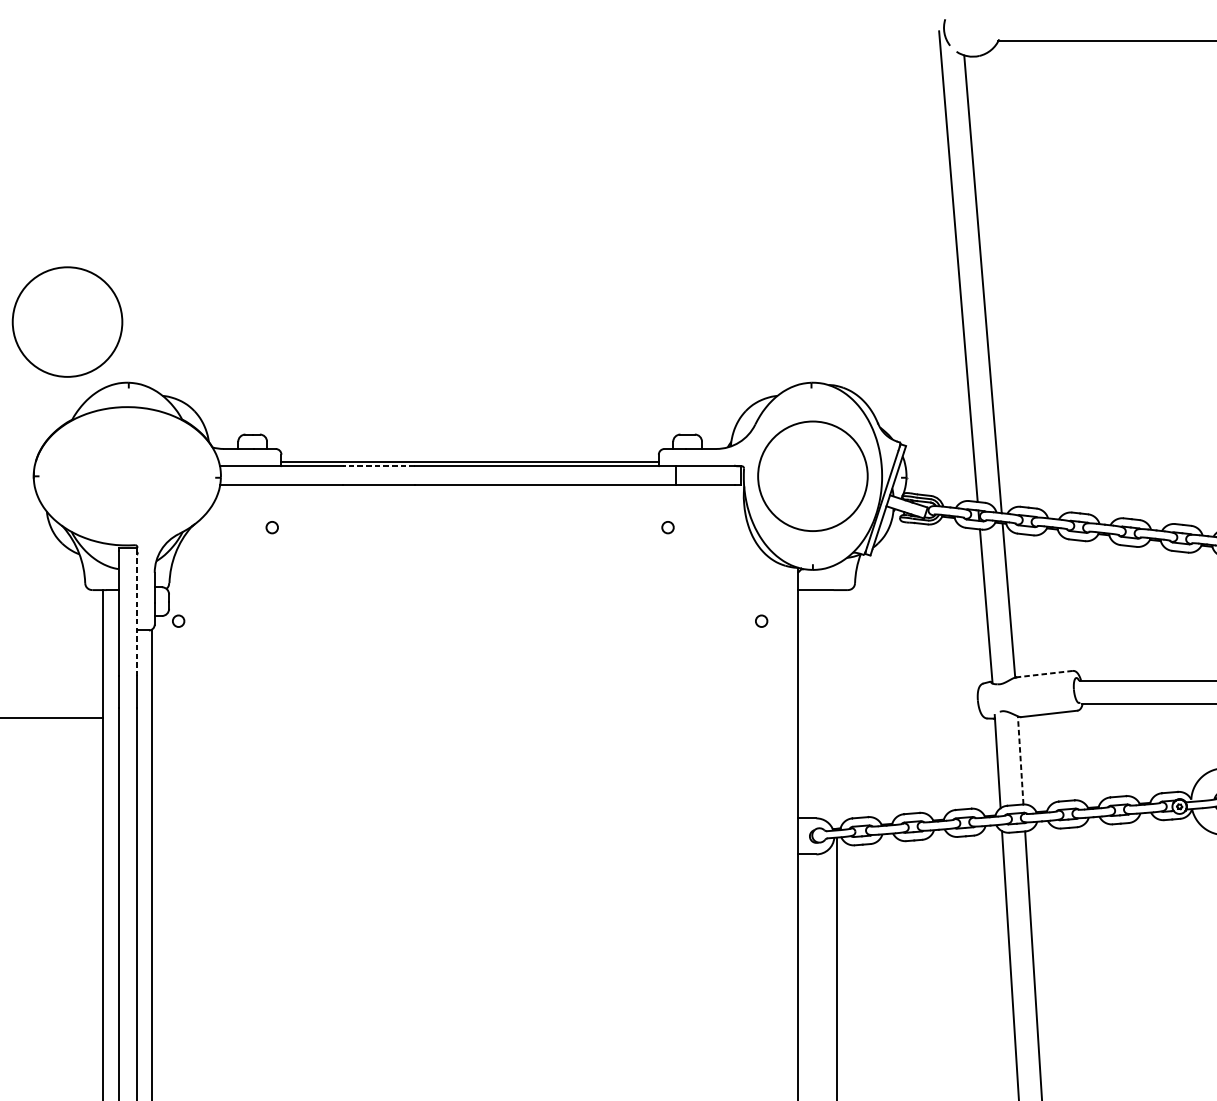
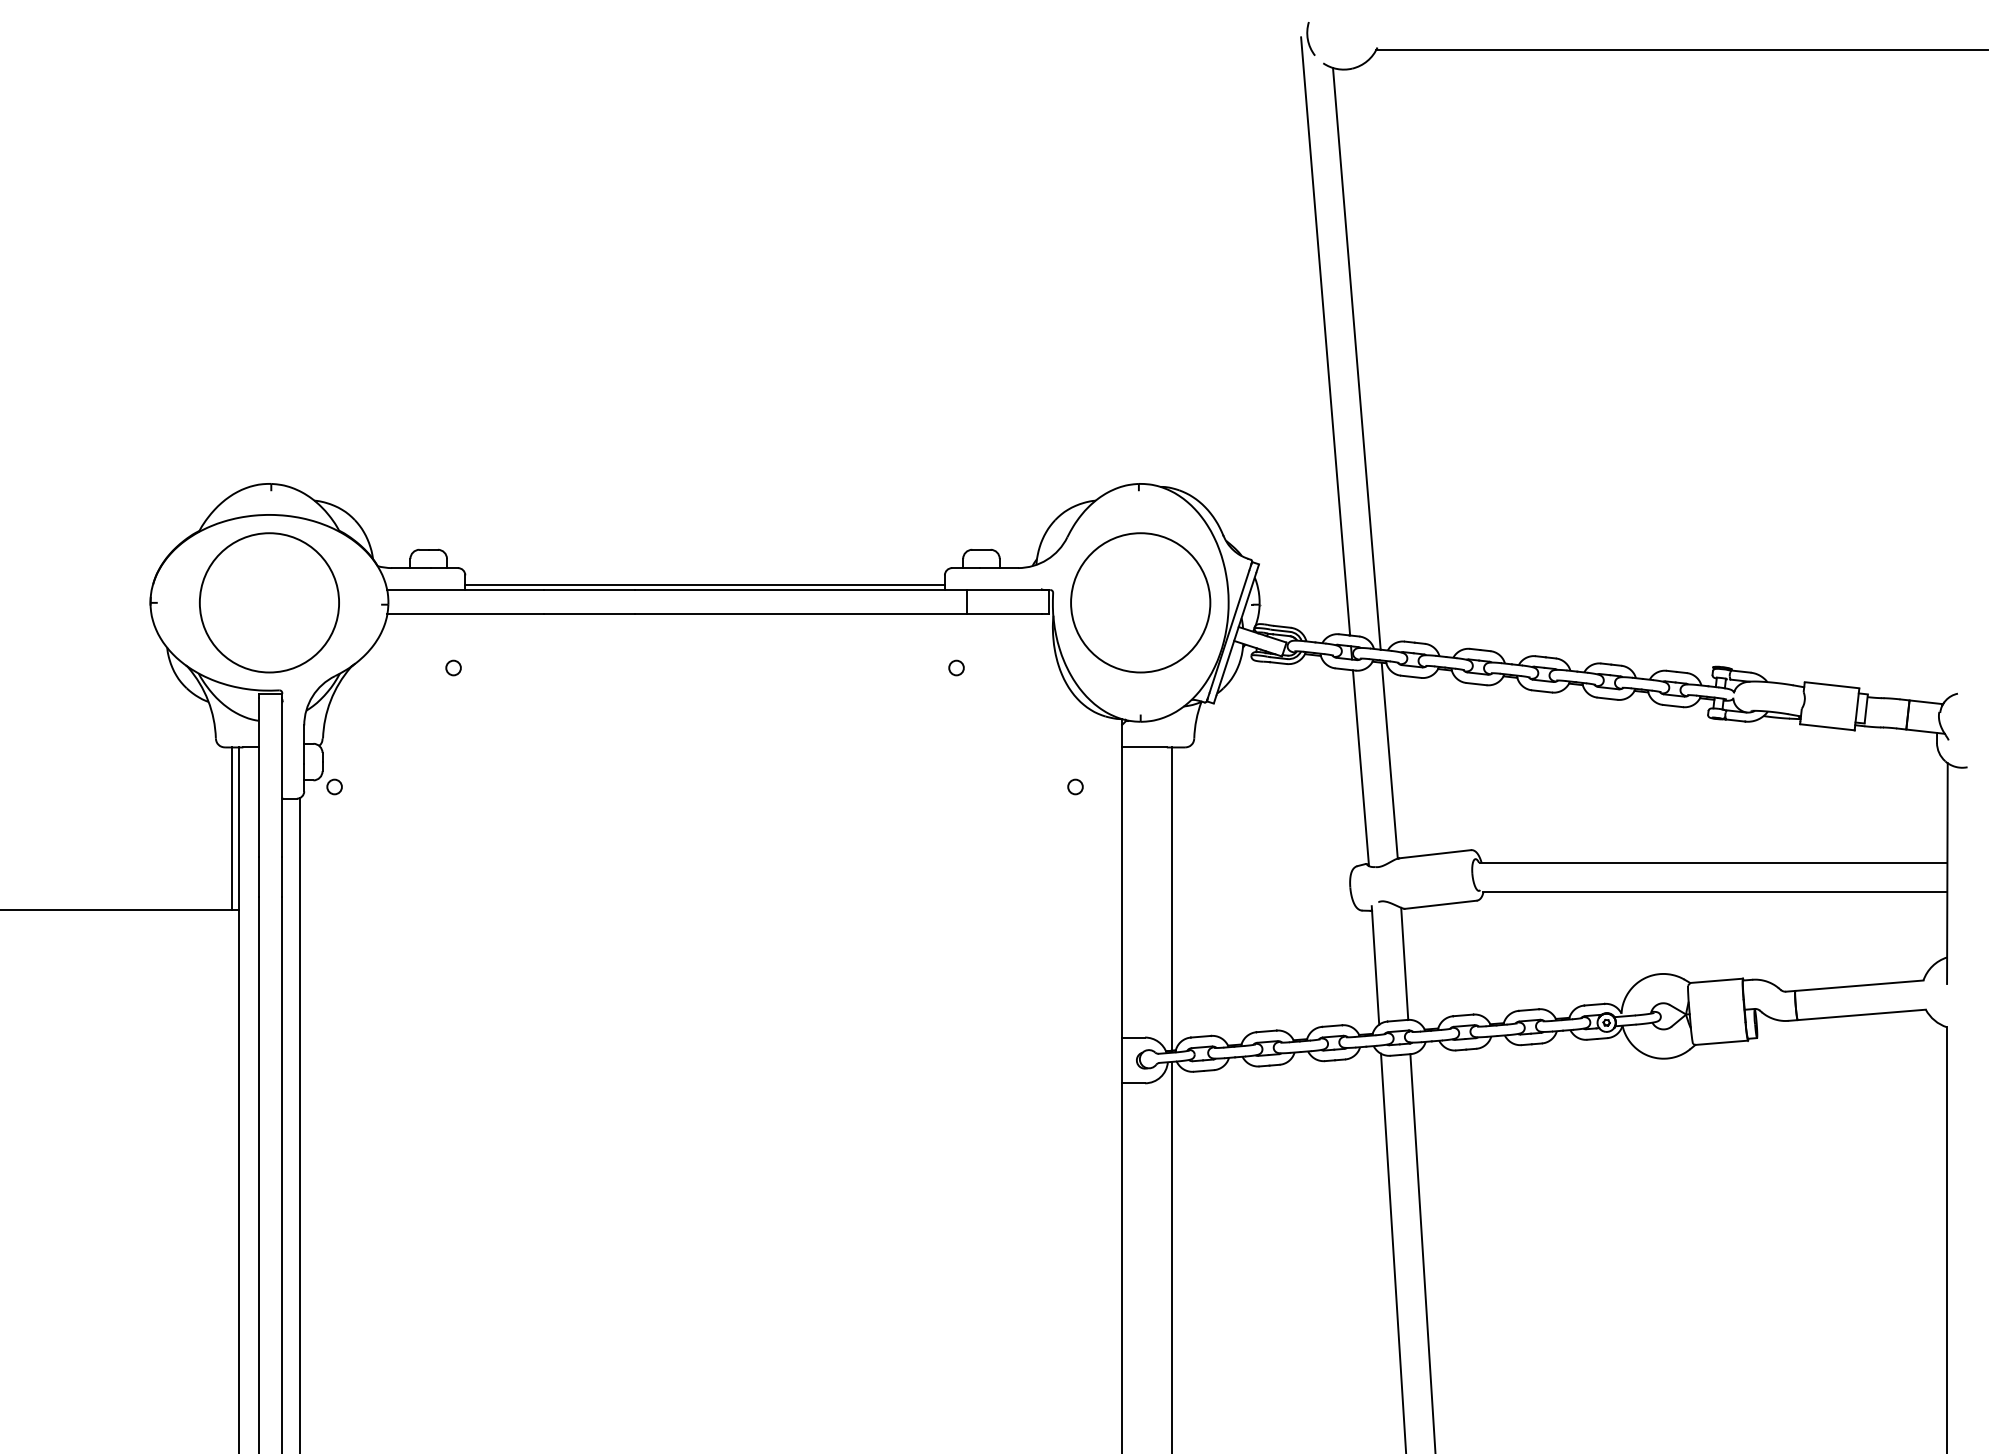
circle: (67, 321) -> (269, 602), moved
line: (378, 466) -> (588, 590), dashed -> solid
line: (137, 613) -> (282, 777), dashed -> solid
line: (97, 653) -> (231, 828), added
line: (1044, 674) -> (1434, 854), dashed -> solid
line: (837, 708) -> (1171, 898), added
line: (1020, 760) -> (1404, 963), dashed -> solid

